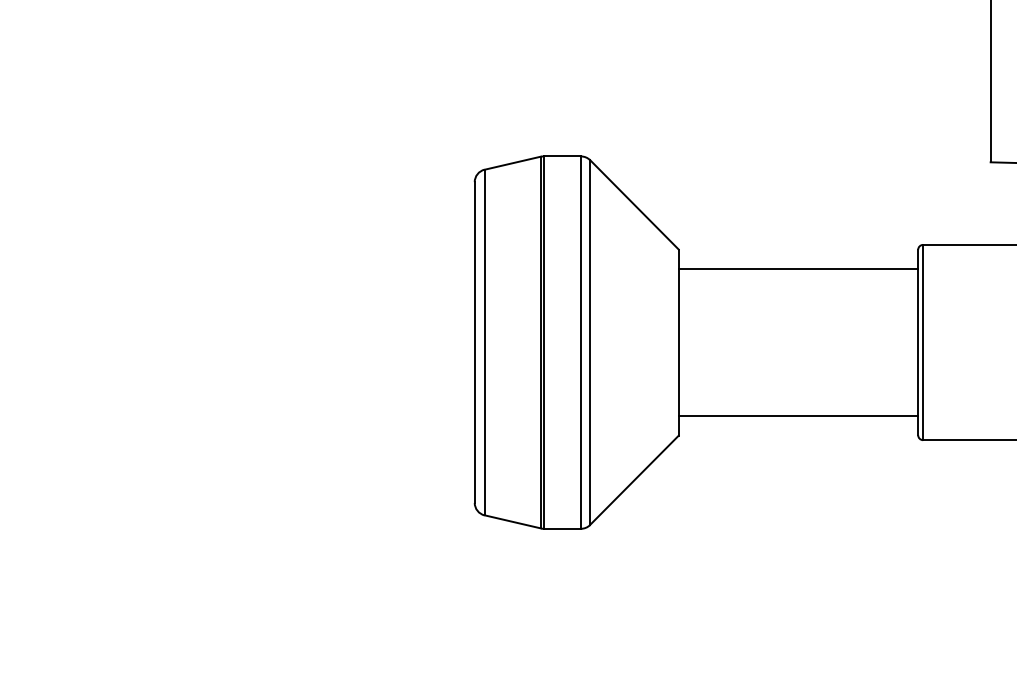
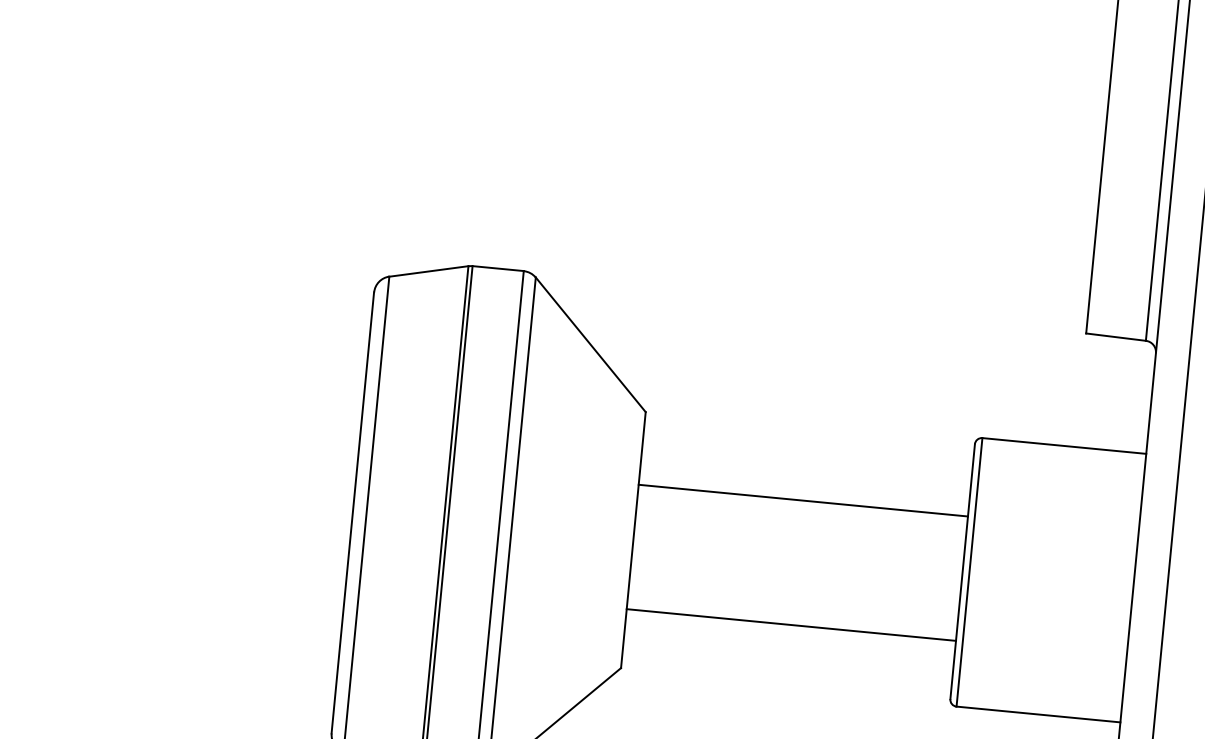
line: (798, 269) -> (803, 500), moved
line: (798, 415) -> (791, 624), moved

